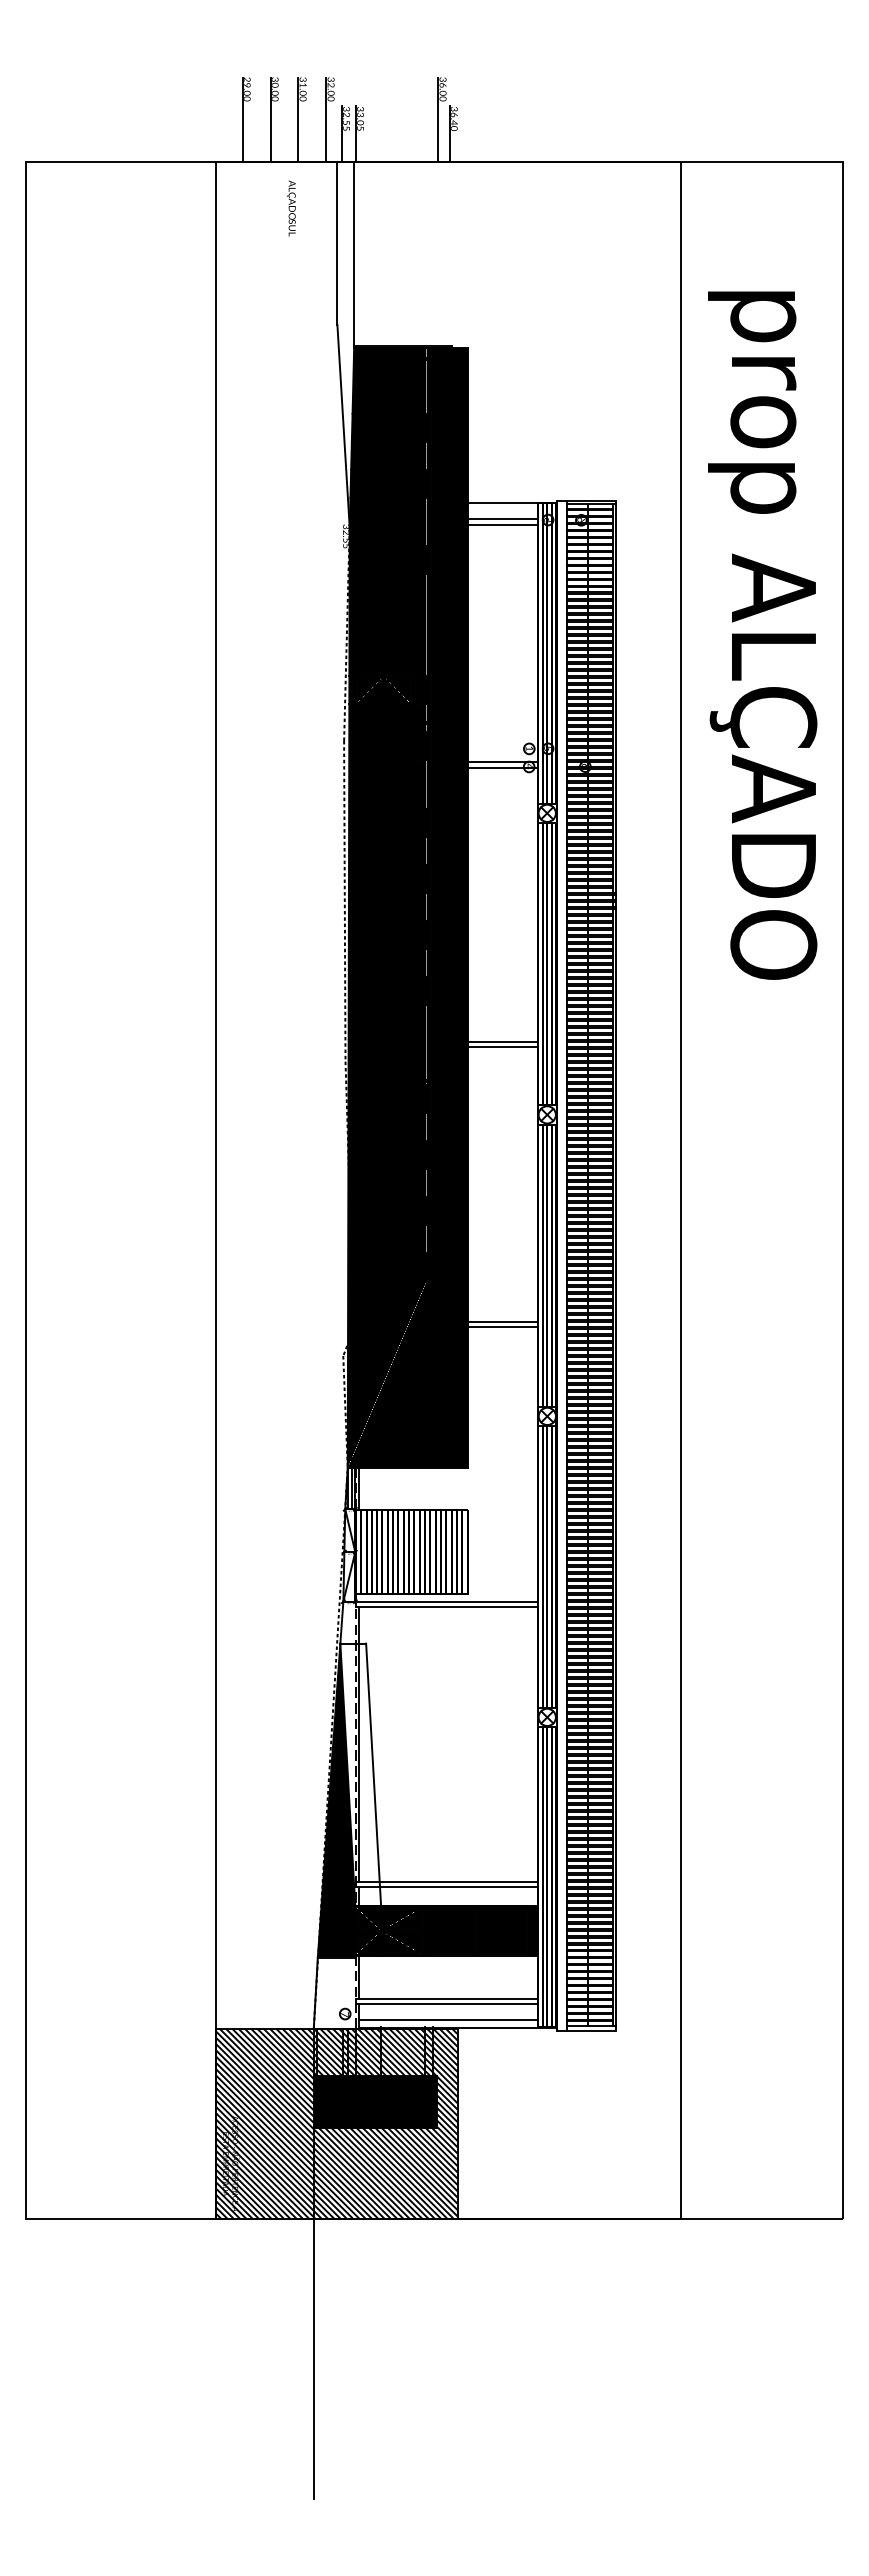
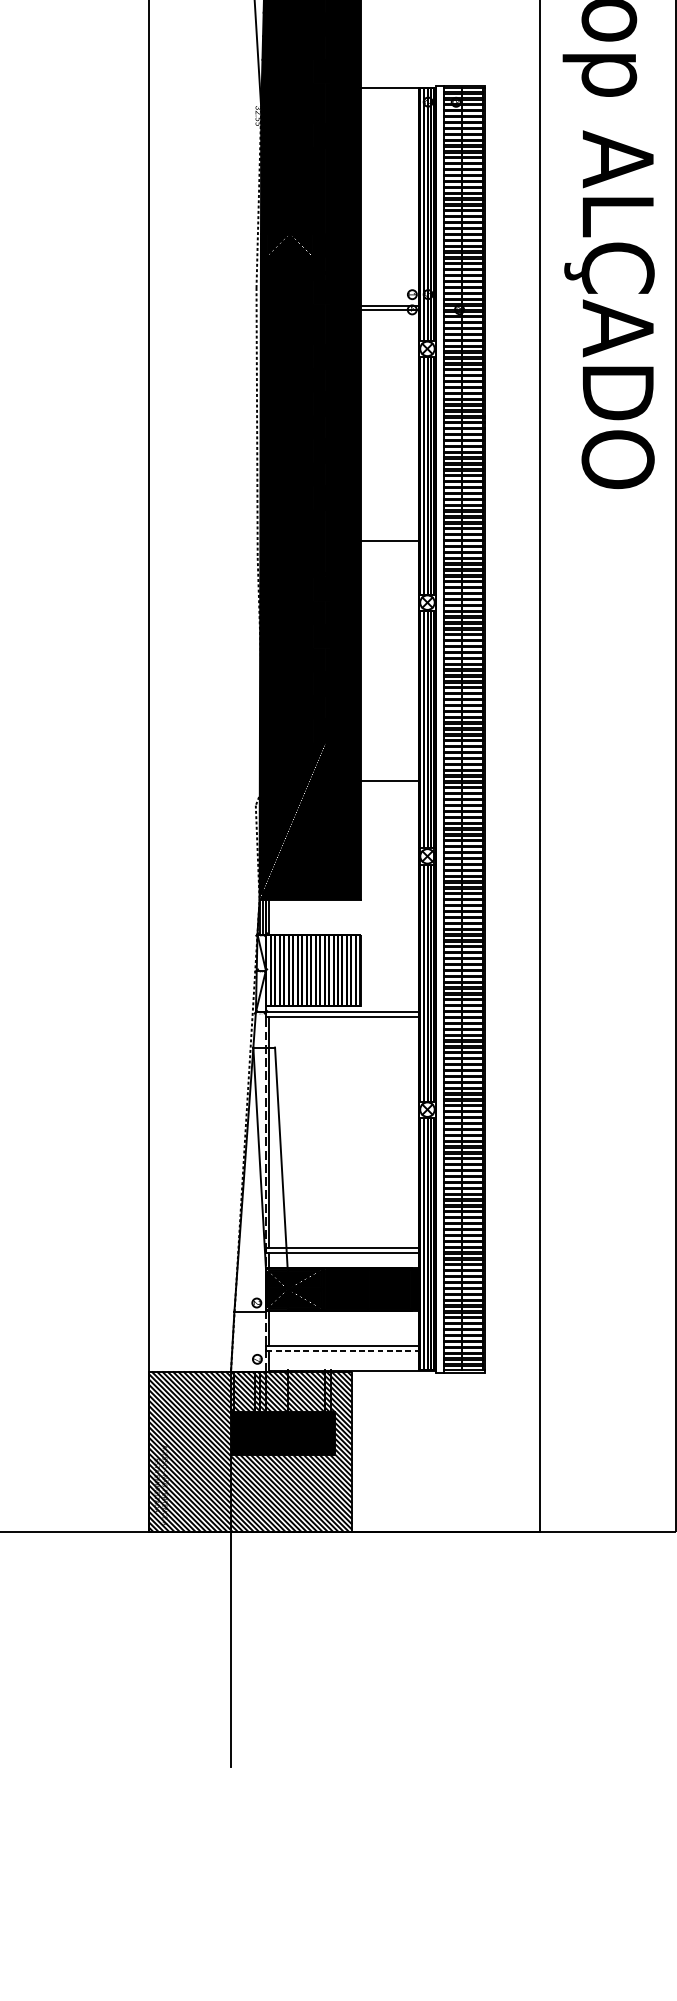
line: (502, 519) -> (389, 101), removed
line: (502, 524) -> (389, 105), removed
line: (502, 1047) -> (389, 545), removed
line: (502, 1321) -> (389, 776), removed
fill: (336, 1800) -> (250, 1179), removed
line: (446, 2004) -> (342, 1351), solid -> dashed
line: (447, 2020) -> (343, 1364), removed

